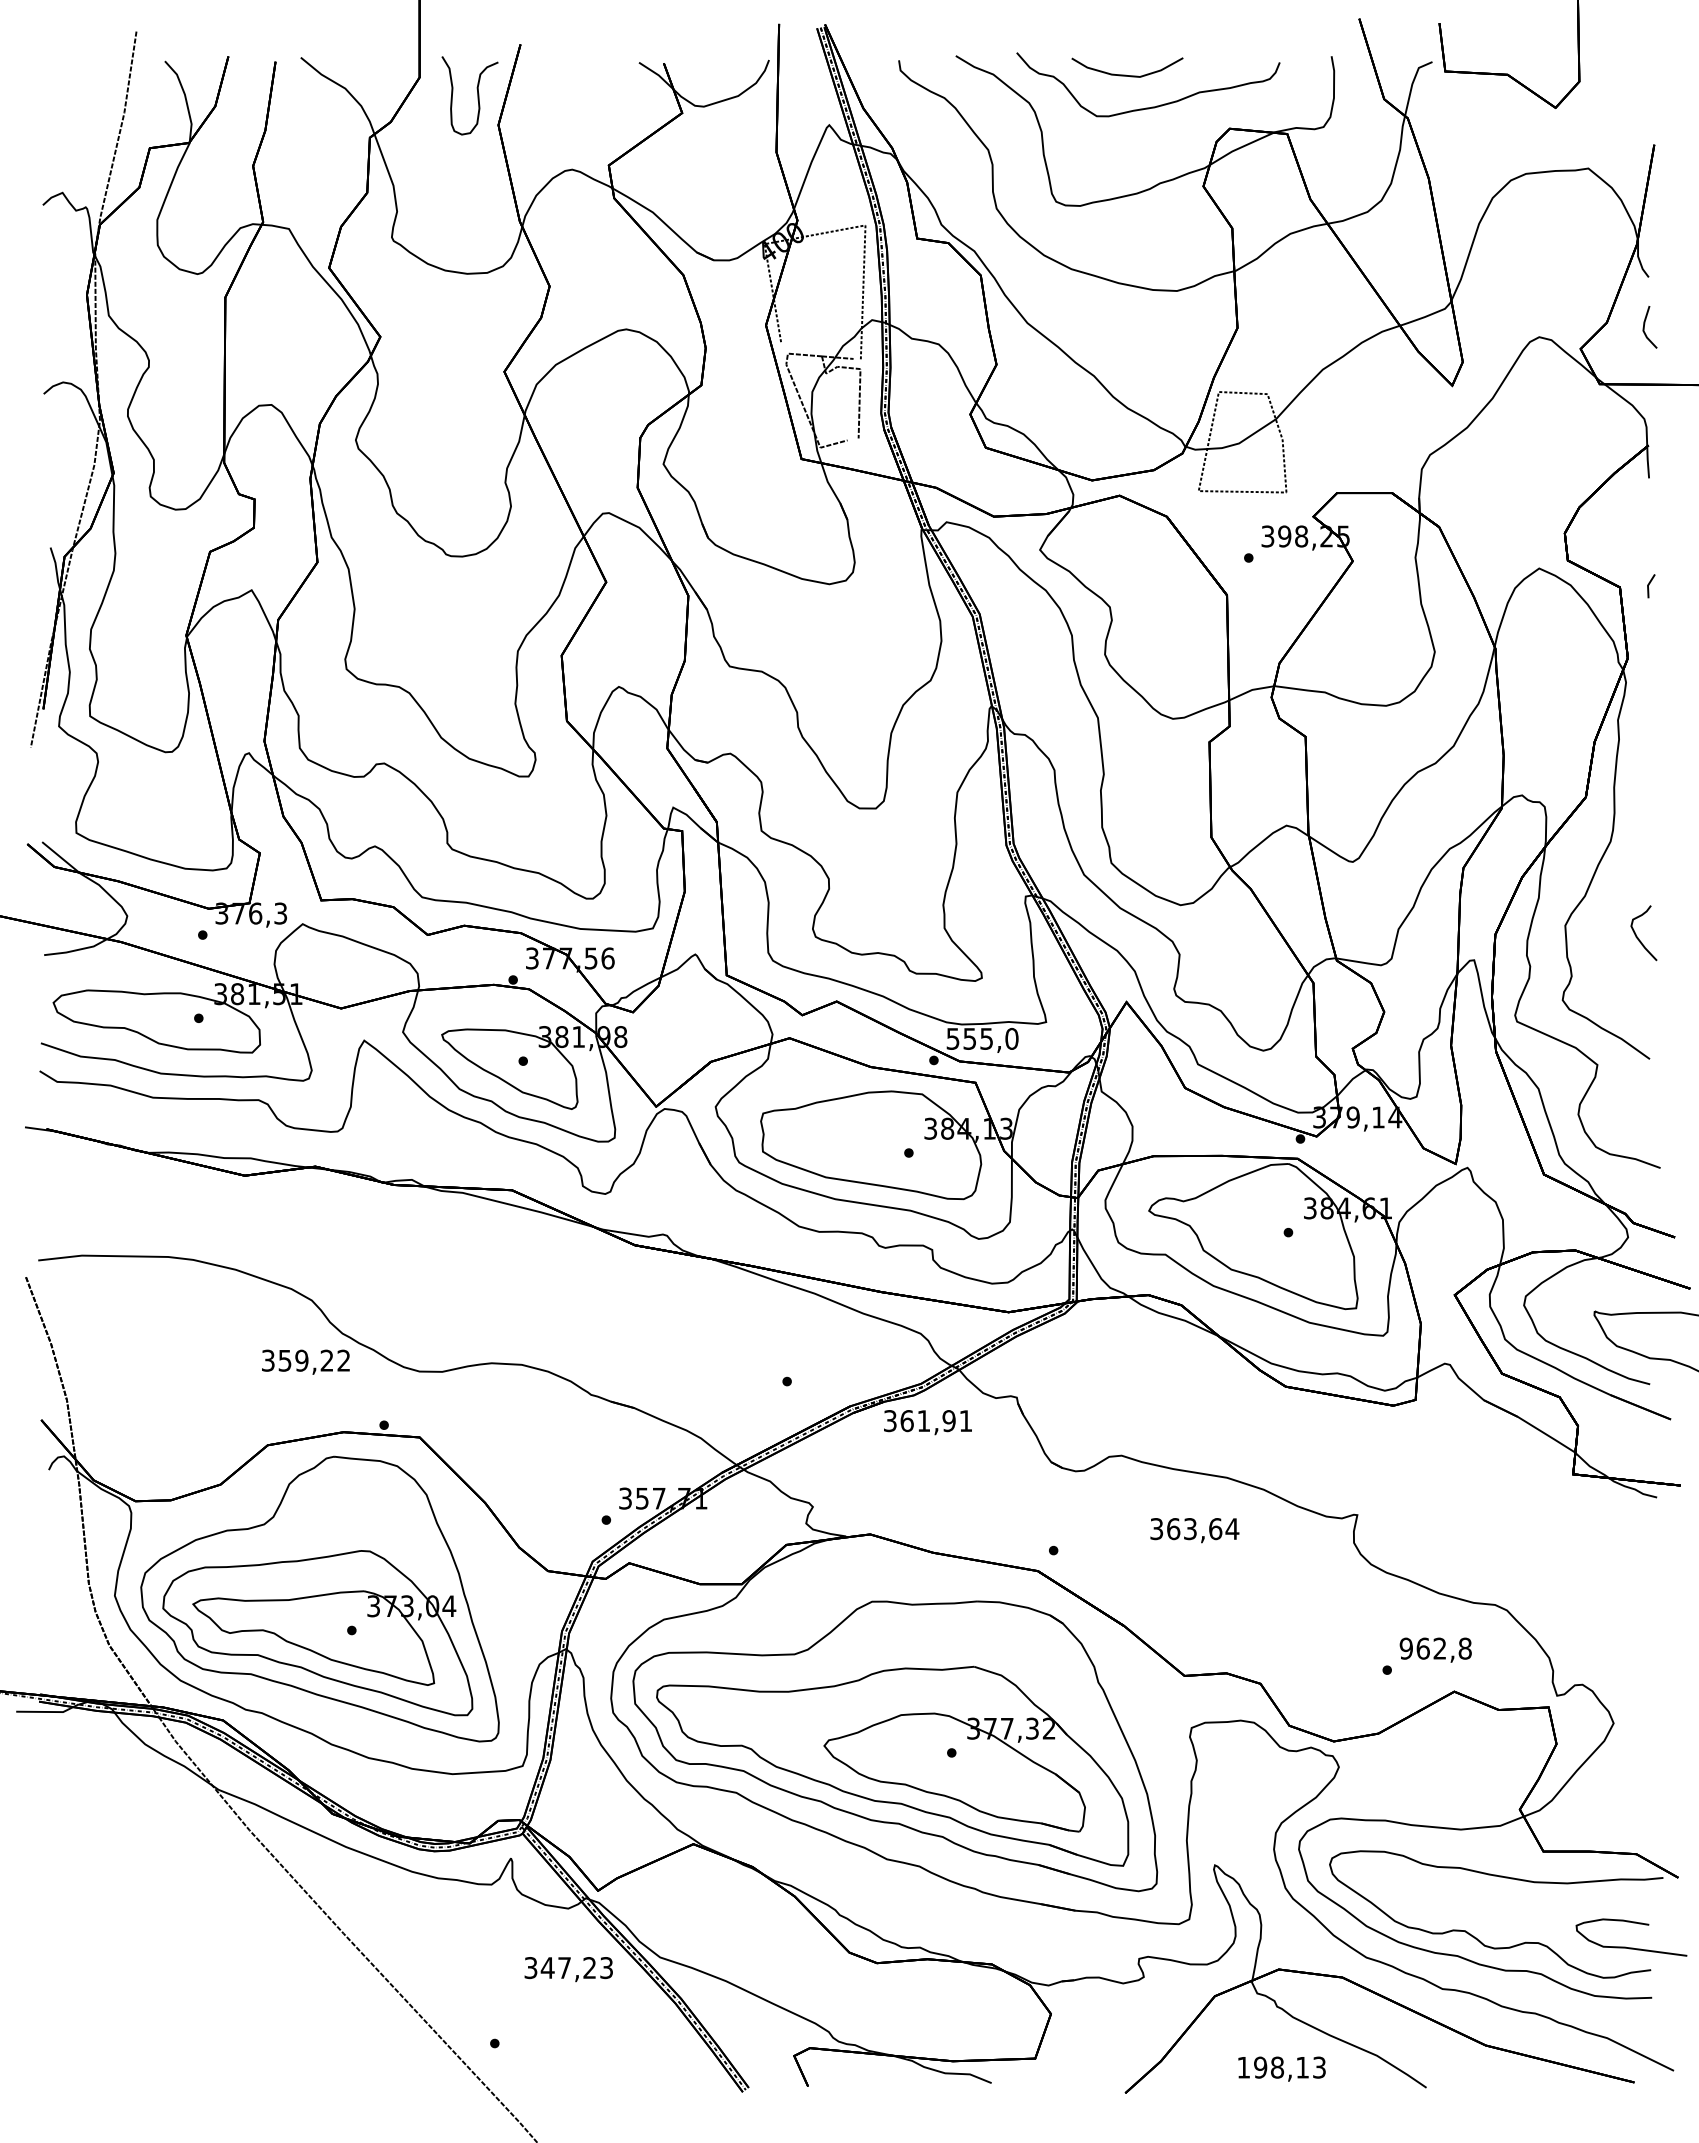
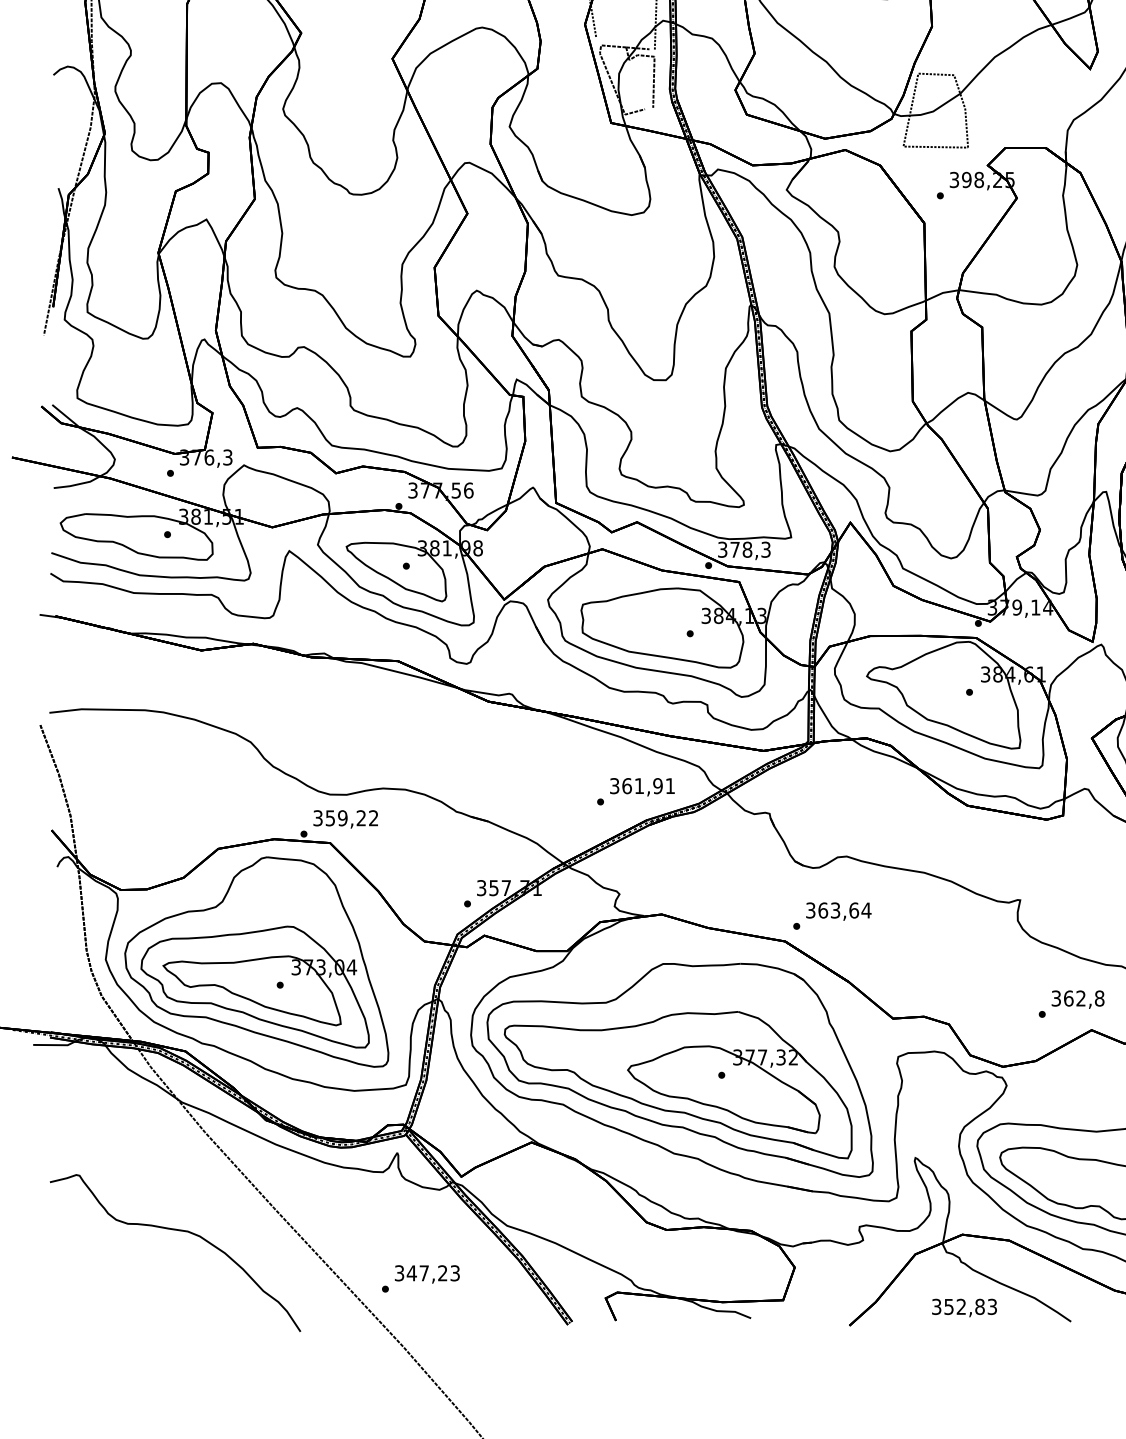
text: (982, 1038) -> (744, 549), 555,0 -> 378,3
text: (305, 1361) -> (345, 818), moved
text: (927, 1422) -> (642, 787), moved
text: (1194, 1530) -> (838, 911), moved
text: (1405, 1648) -> (1055, 998), 962,8 -> 362,8
curve: (213, 1964) -> (178, 1231), added
text: (568, 1969) -> (427, 1274), moved
text: (1273, 2067) -> (958, 1306), 198,13 -> 352,83

